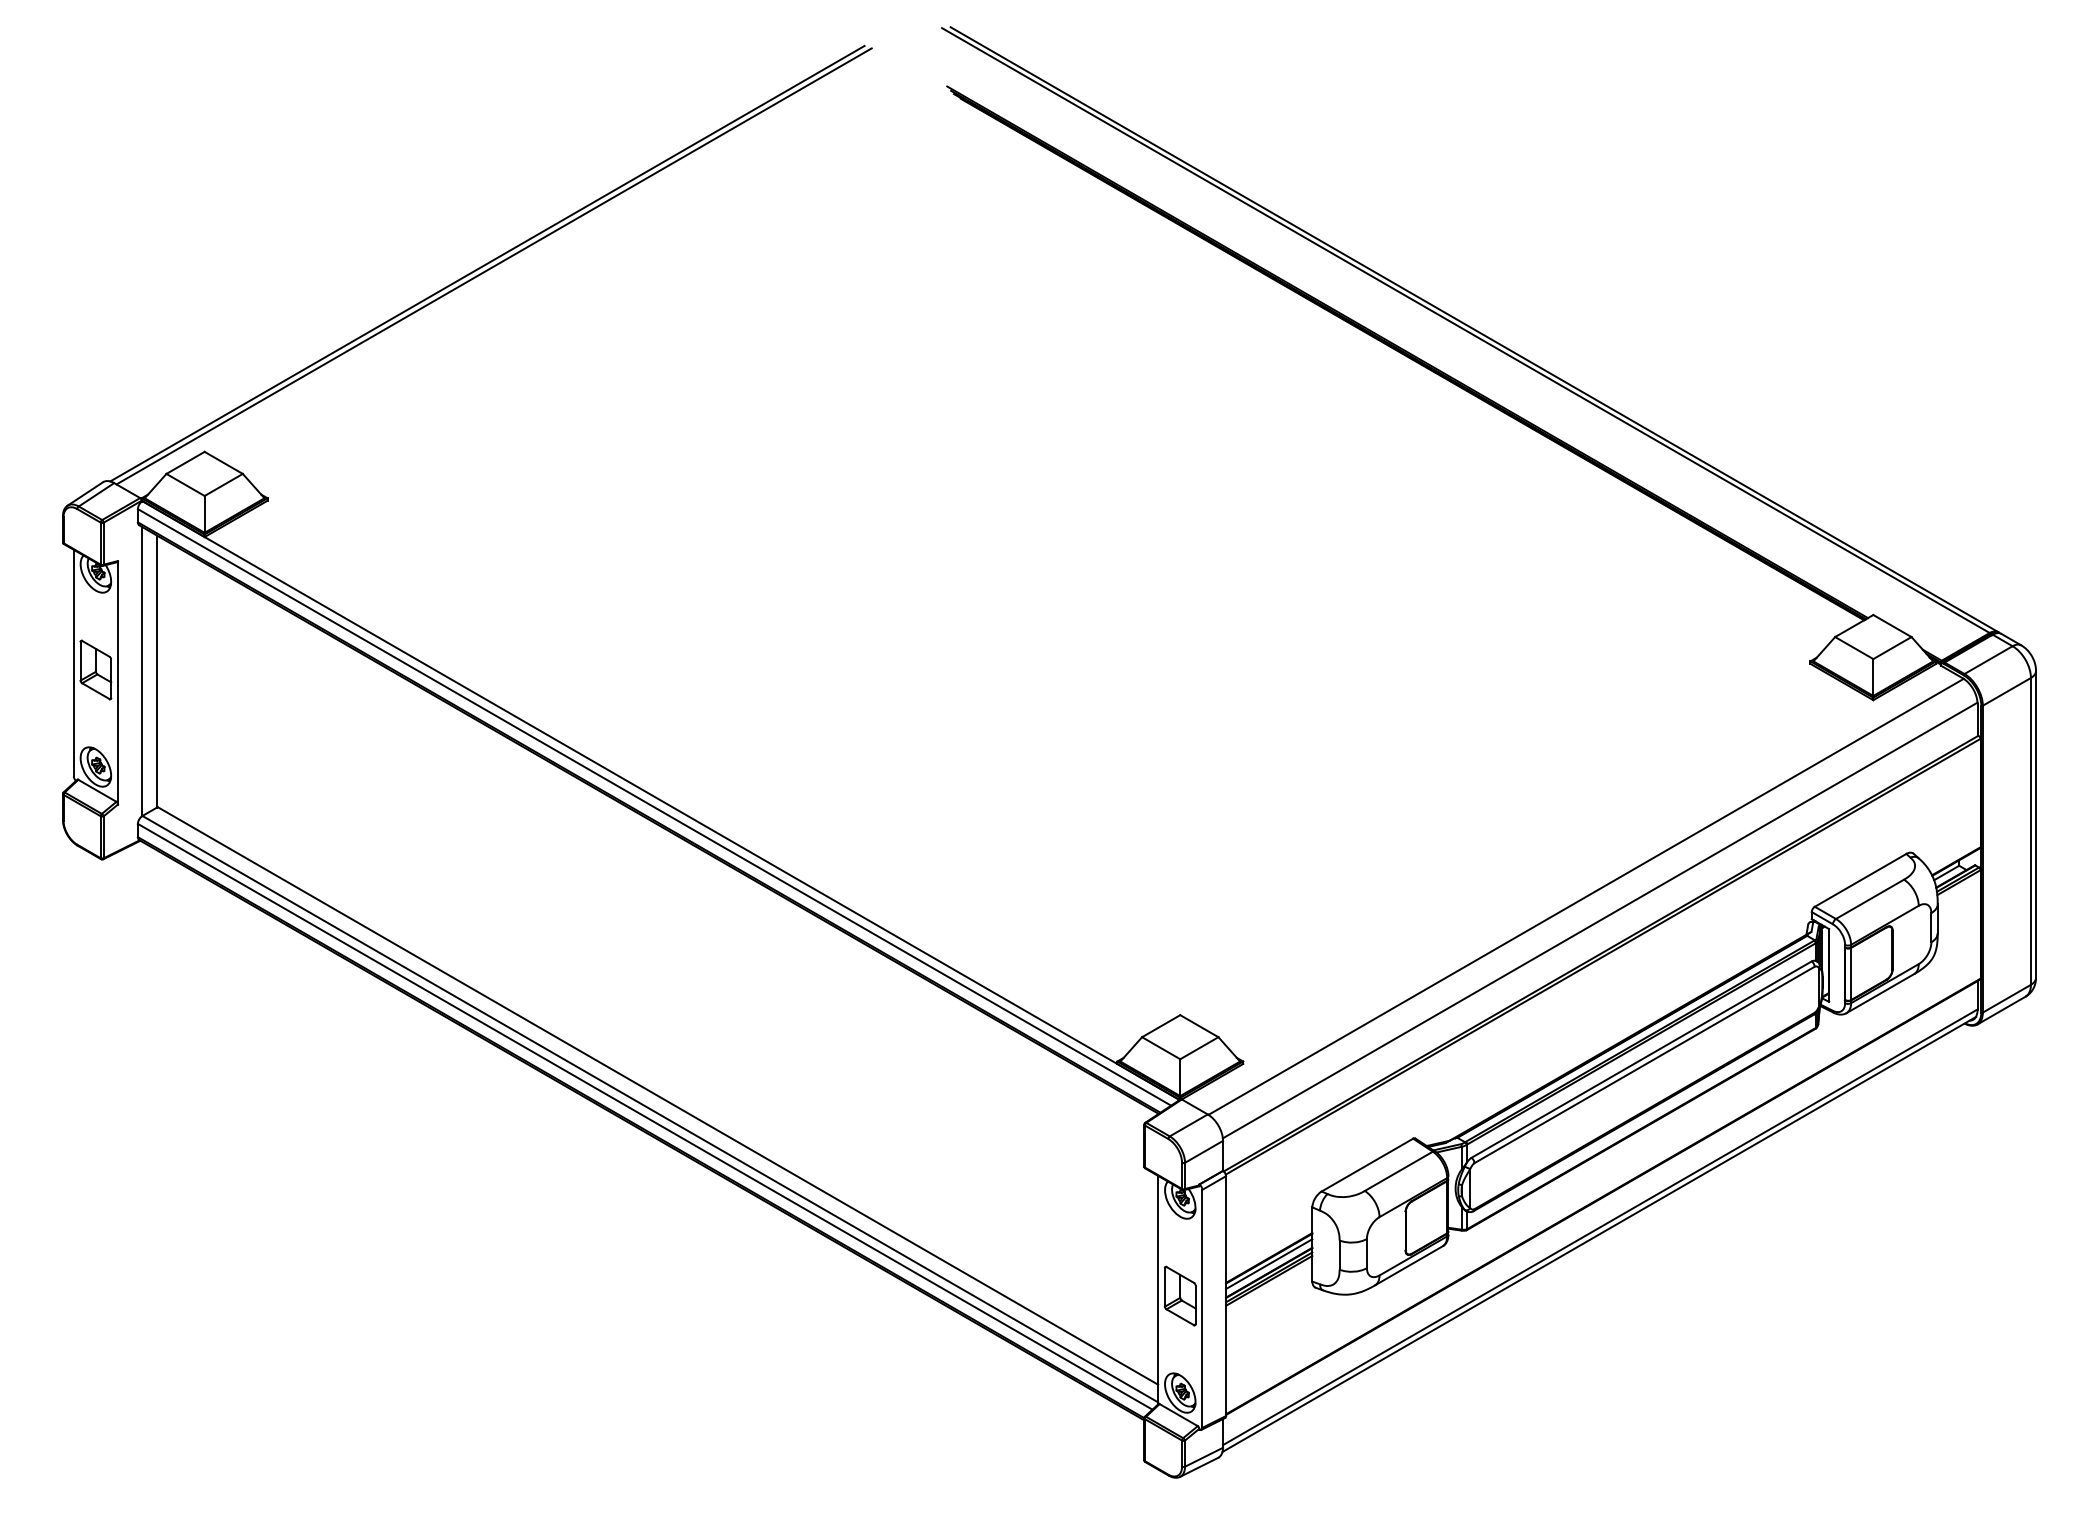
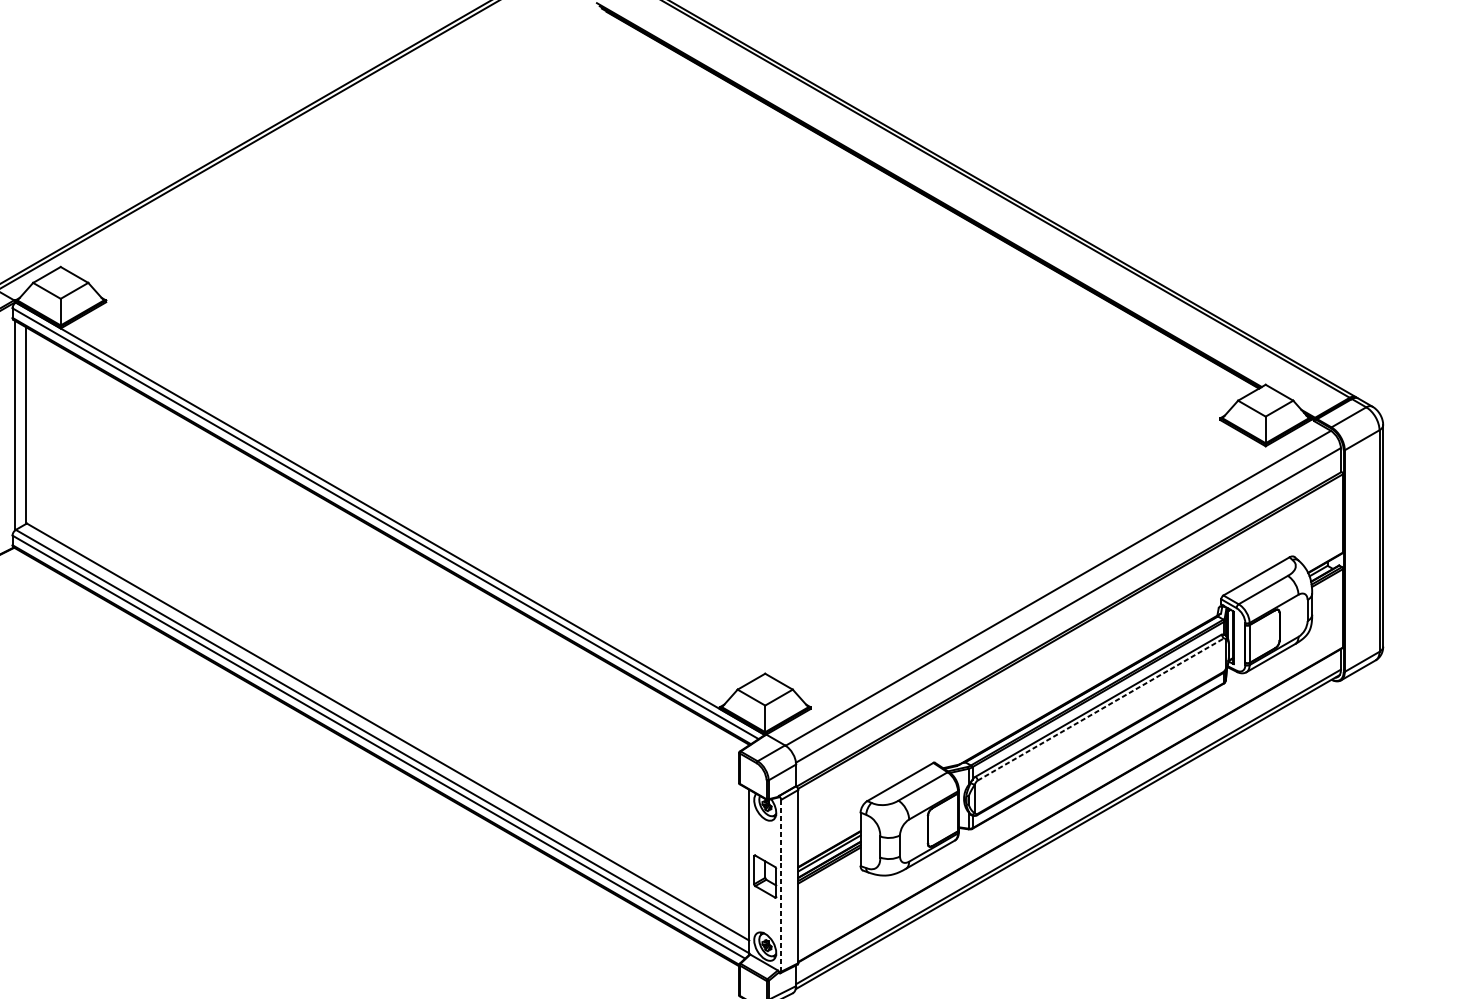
line: (1645, 1064) -> (1101, 709), solid -> dashed
line: (1202, 1308) -> (781, 885), solid -> dashed

